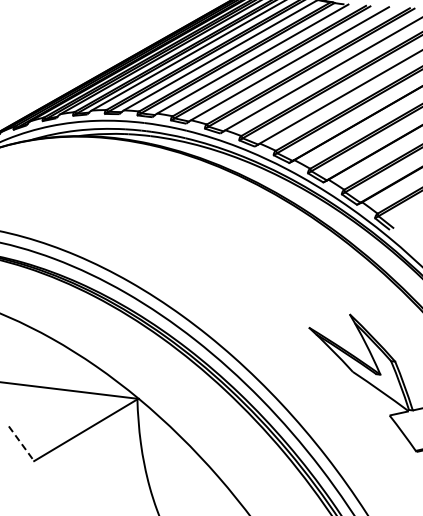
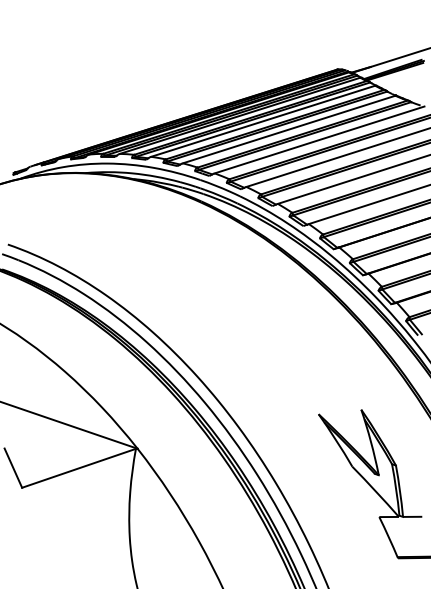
line: (21, 444) -> (13, 468), dashed -> solid

